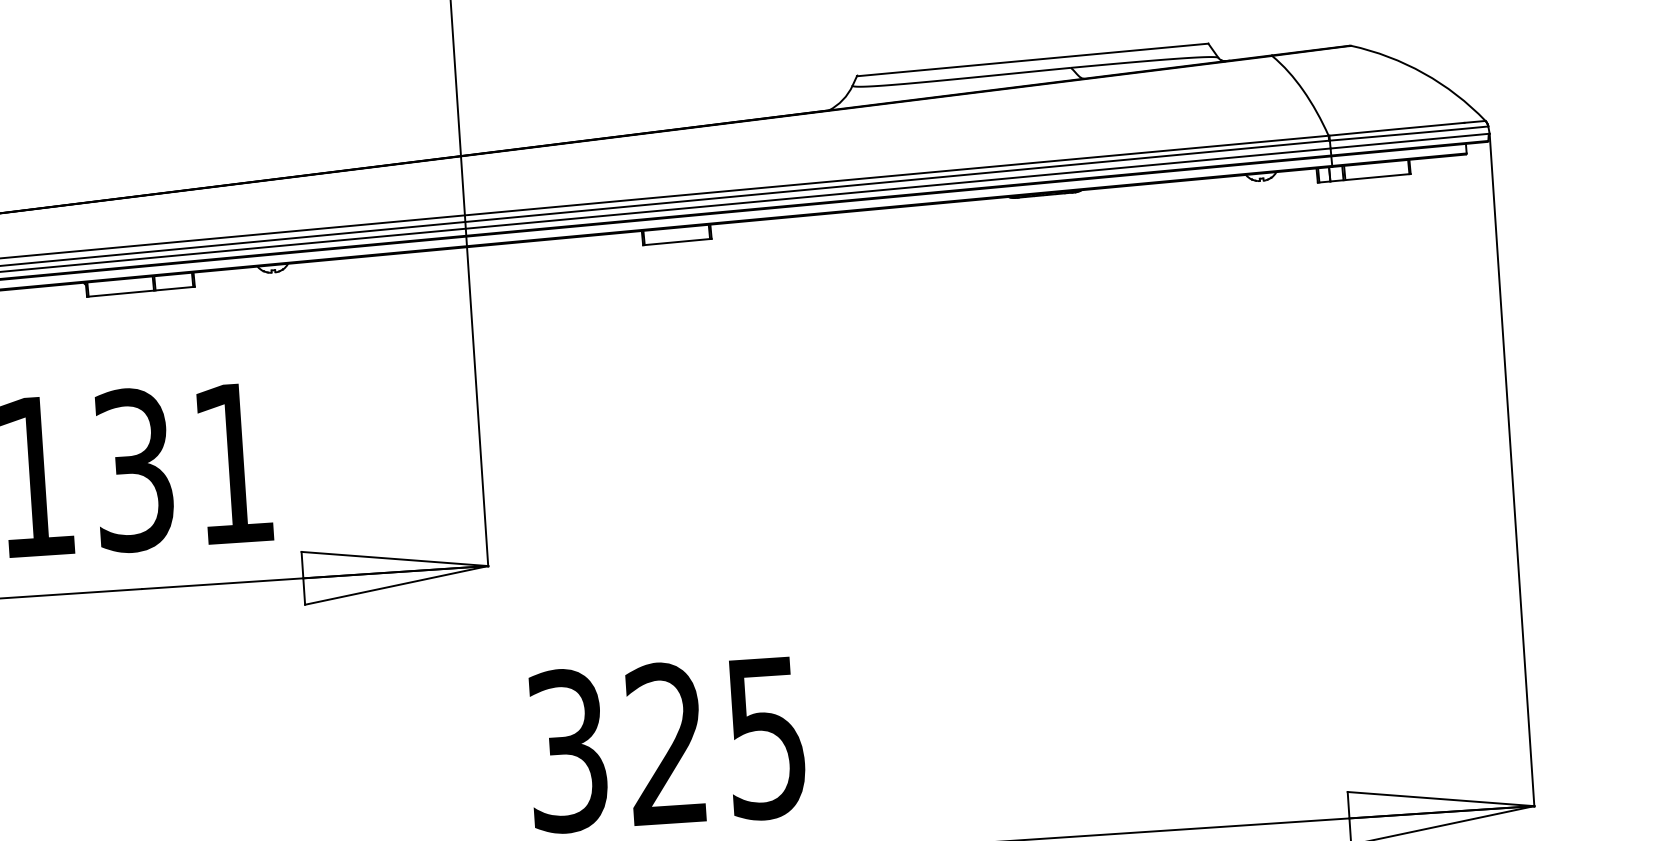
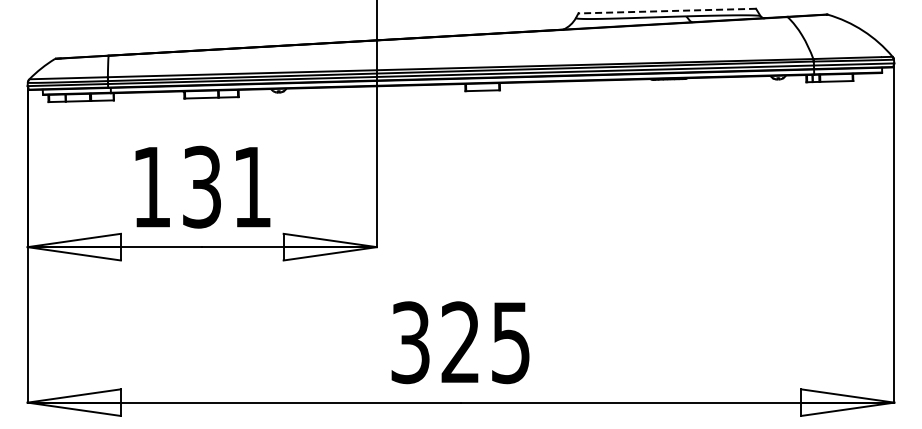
line: (1033, 60) -> (667, 11), solid -> dashed

